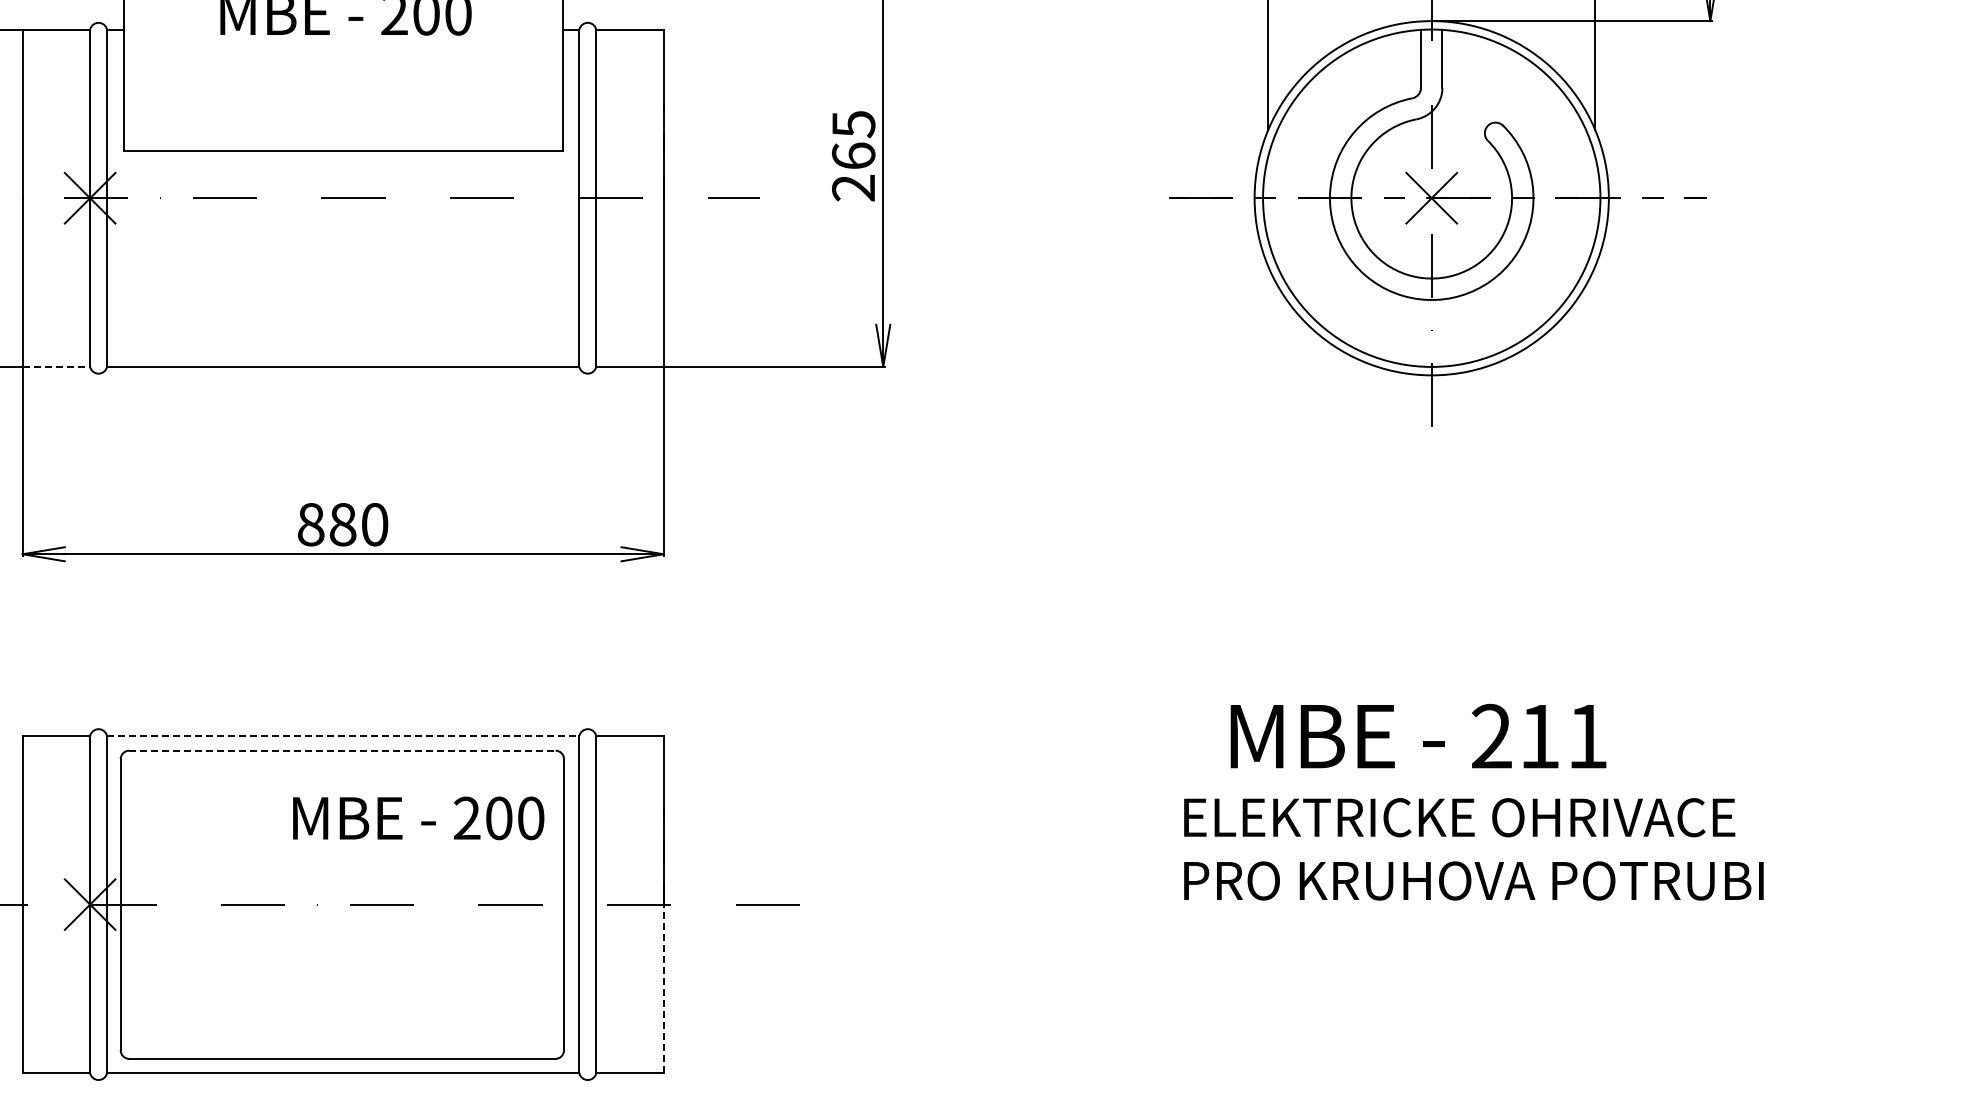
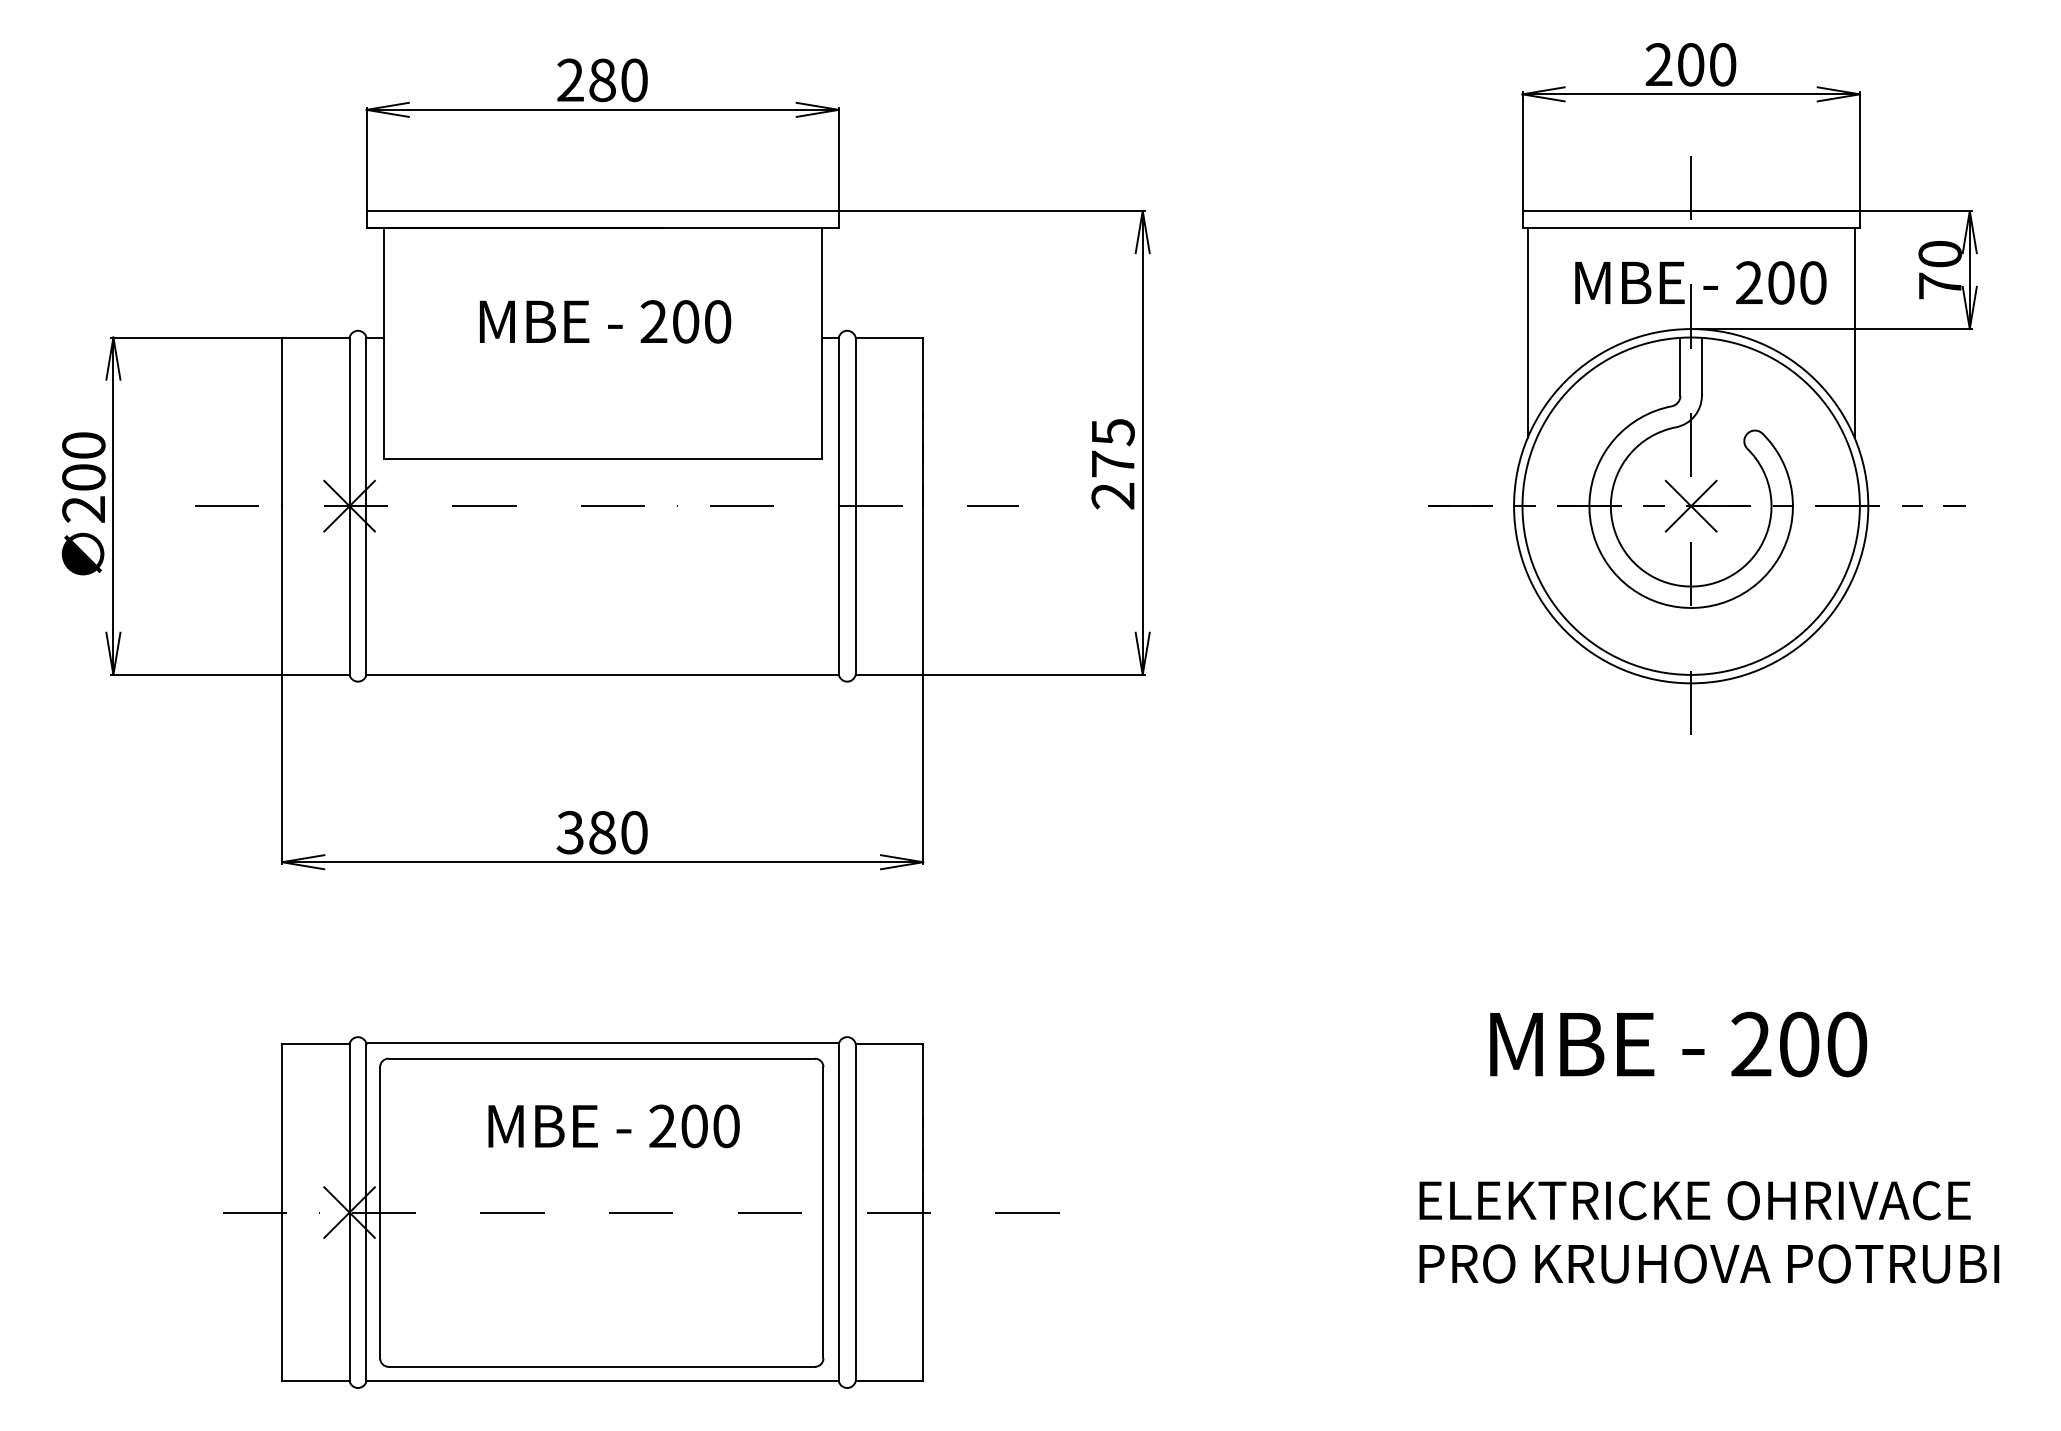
text: (853, 155) -> (1112, 463), 265 -> 275
line: (56, 366) -> (315, 674), dashed -> solid
text: (310, 524) -> (569, 832), 880 -> 380
line: (344, 735) -> (603, 1043), dashed -> solid
text: (1564, 736) -> (1823, 1044), 211 -> 200
line: (343, 750) -> (602, 1058), dashed -> solid
text: (418, 818) -> (613, 1126), moved
text: (1474, 849) -> (1709, 1232), moved
line: (664, 988) -> (923, 1296), dashed -> solid

